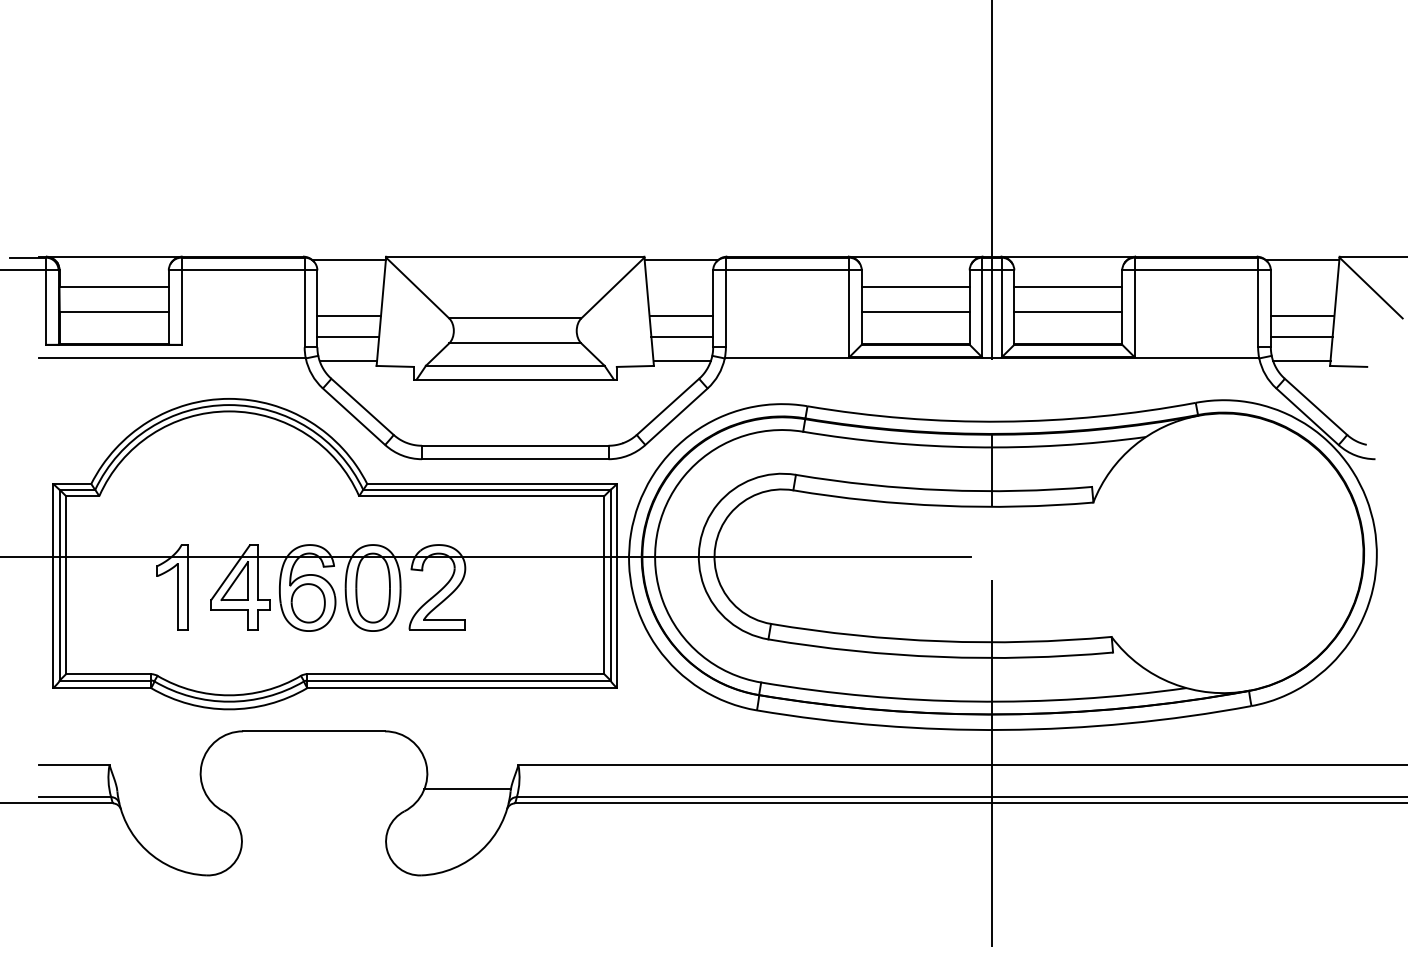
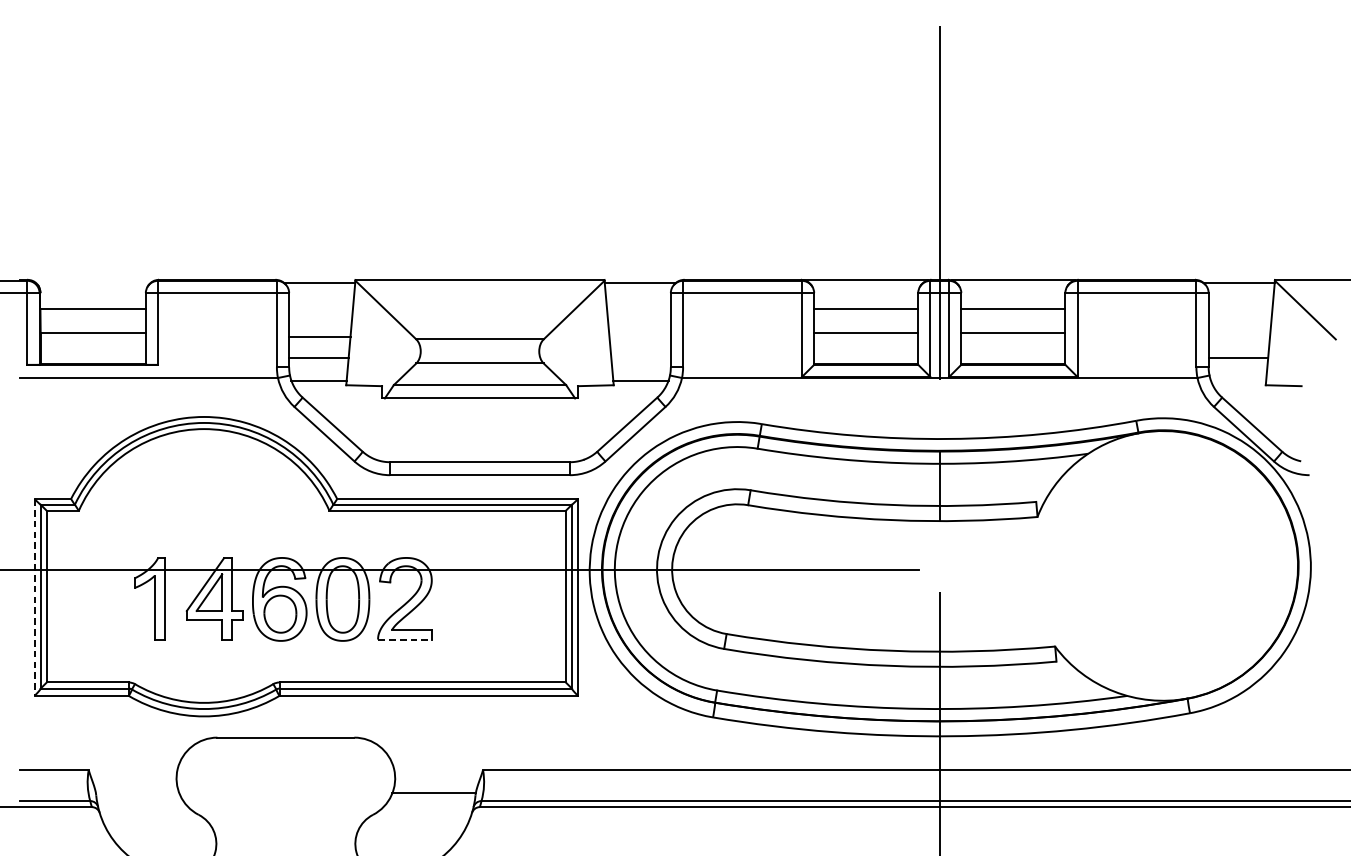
line: (113, 257) -> (92, 280), removed
line: (681, 316) -> (640, 337), removed
line: (1302, 316) -> (1239, 337), removed
line: (682, 337) -> (641, 357), removed
line: (1301, 361) -> (1238, 380), removed
line: (53, 586) -> (34, 597), solid -> dashed
line: (437, 629) -> (404, 639), solid -> dashed

